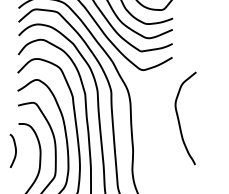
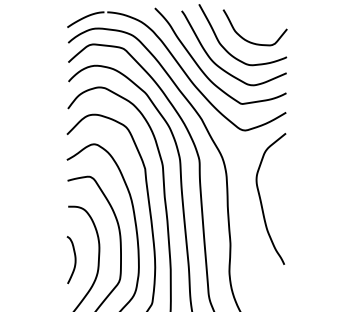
curve: (179, 118) -> (261, 198), moved
curve: (15, 151) -> (74, 260), moved

